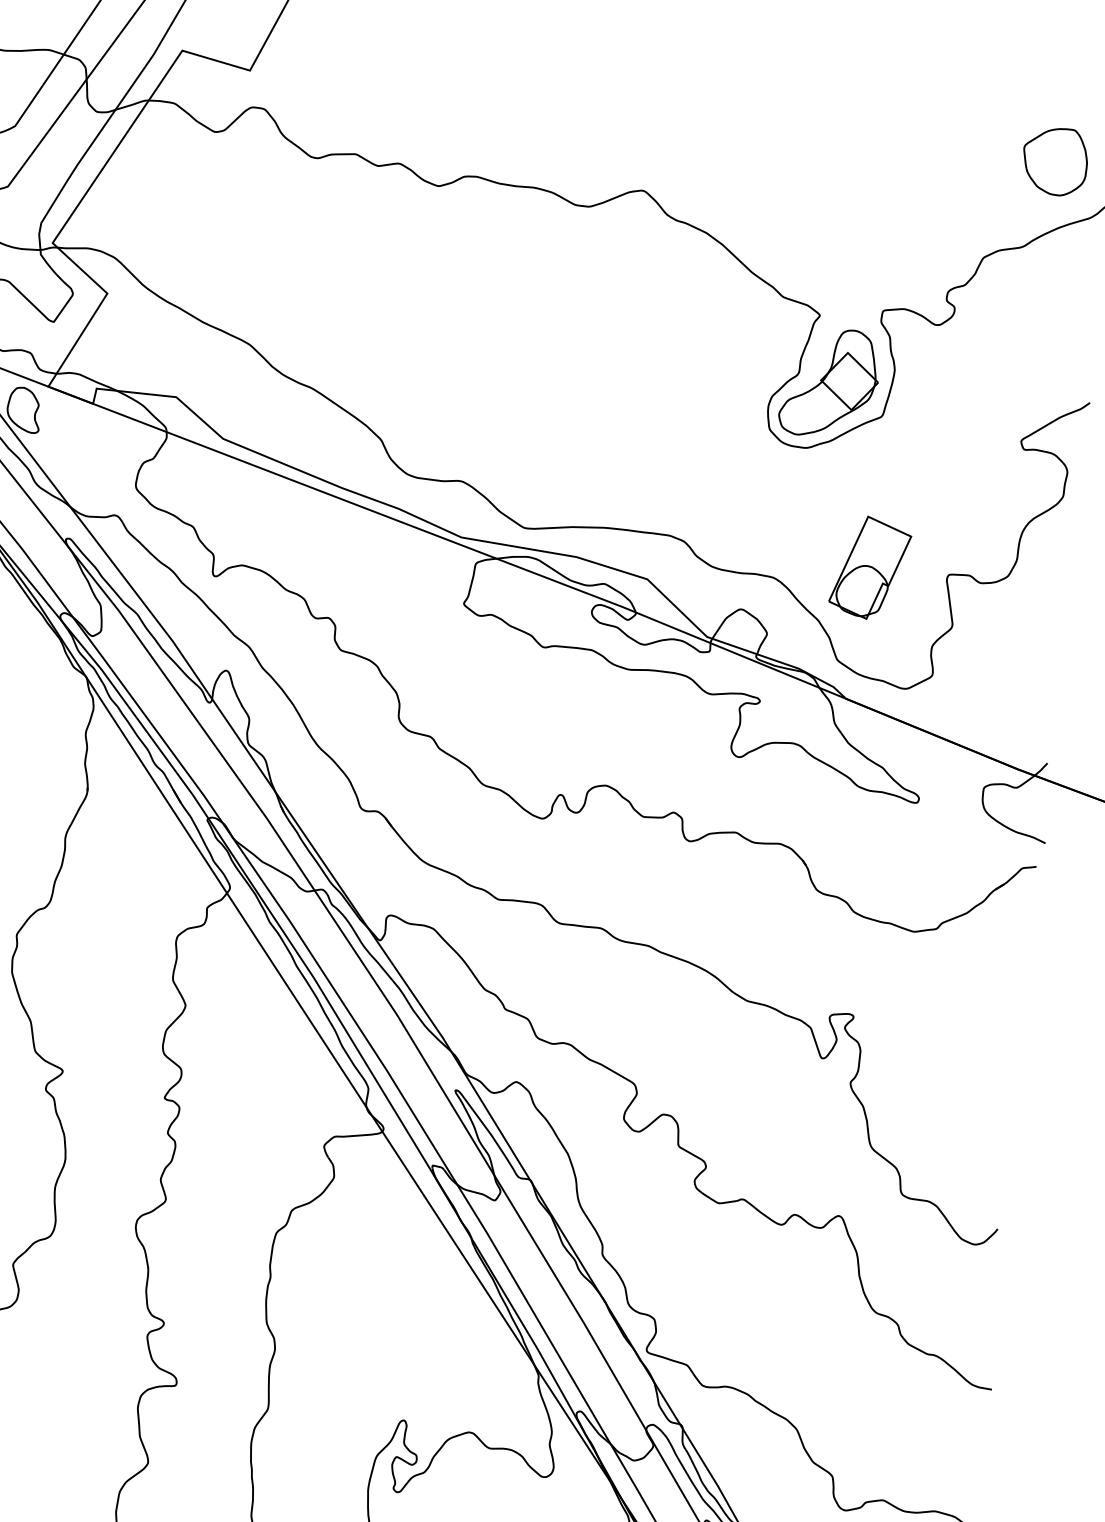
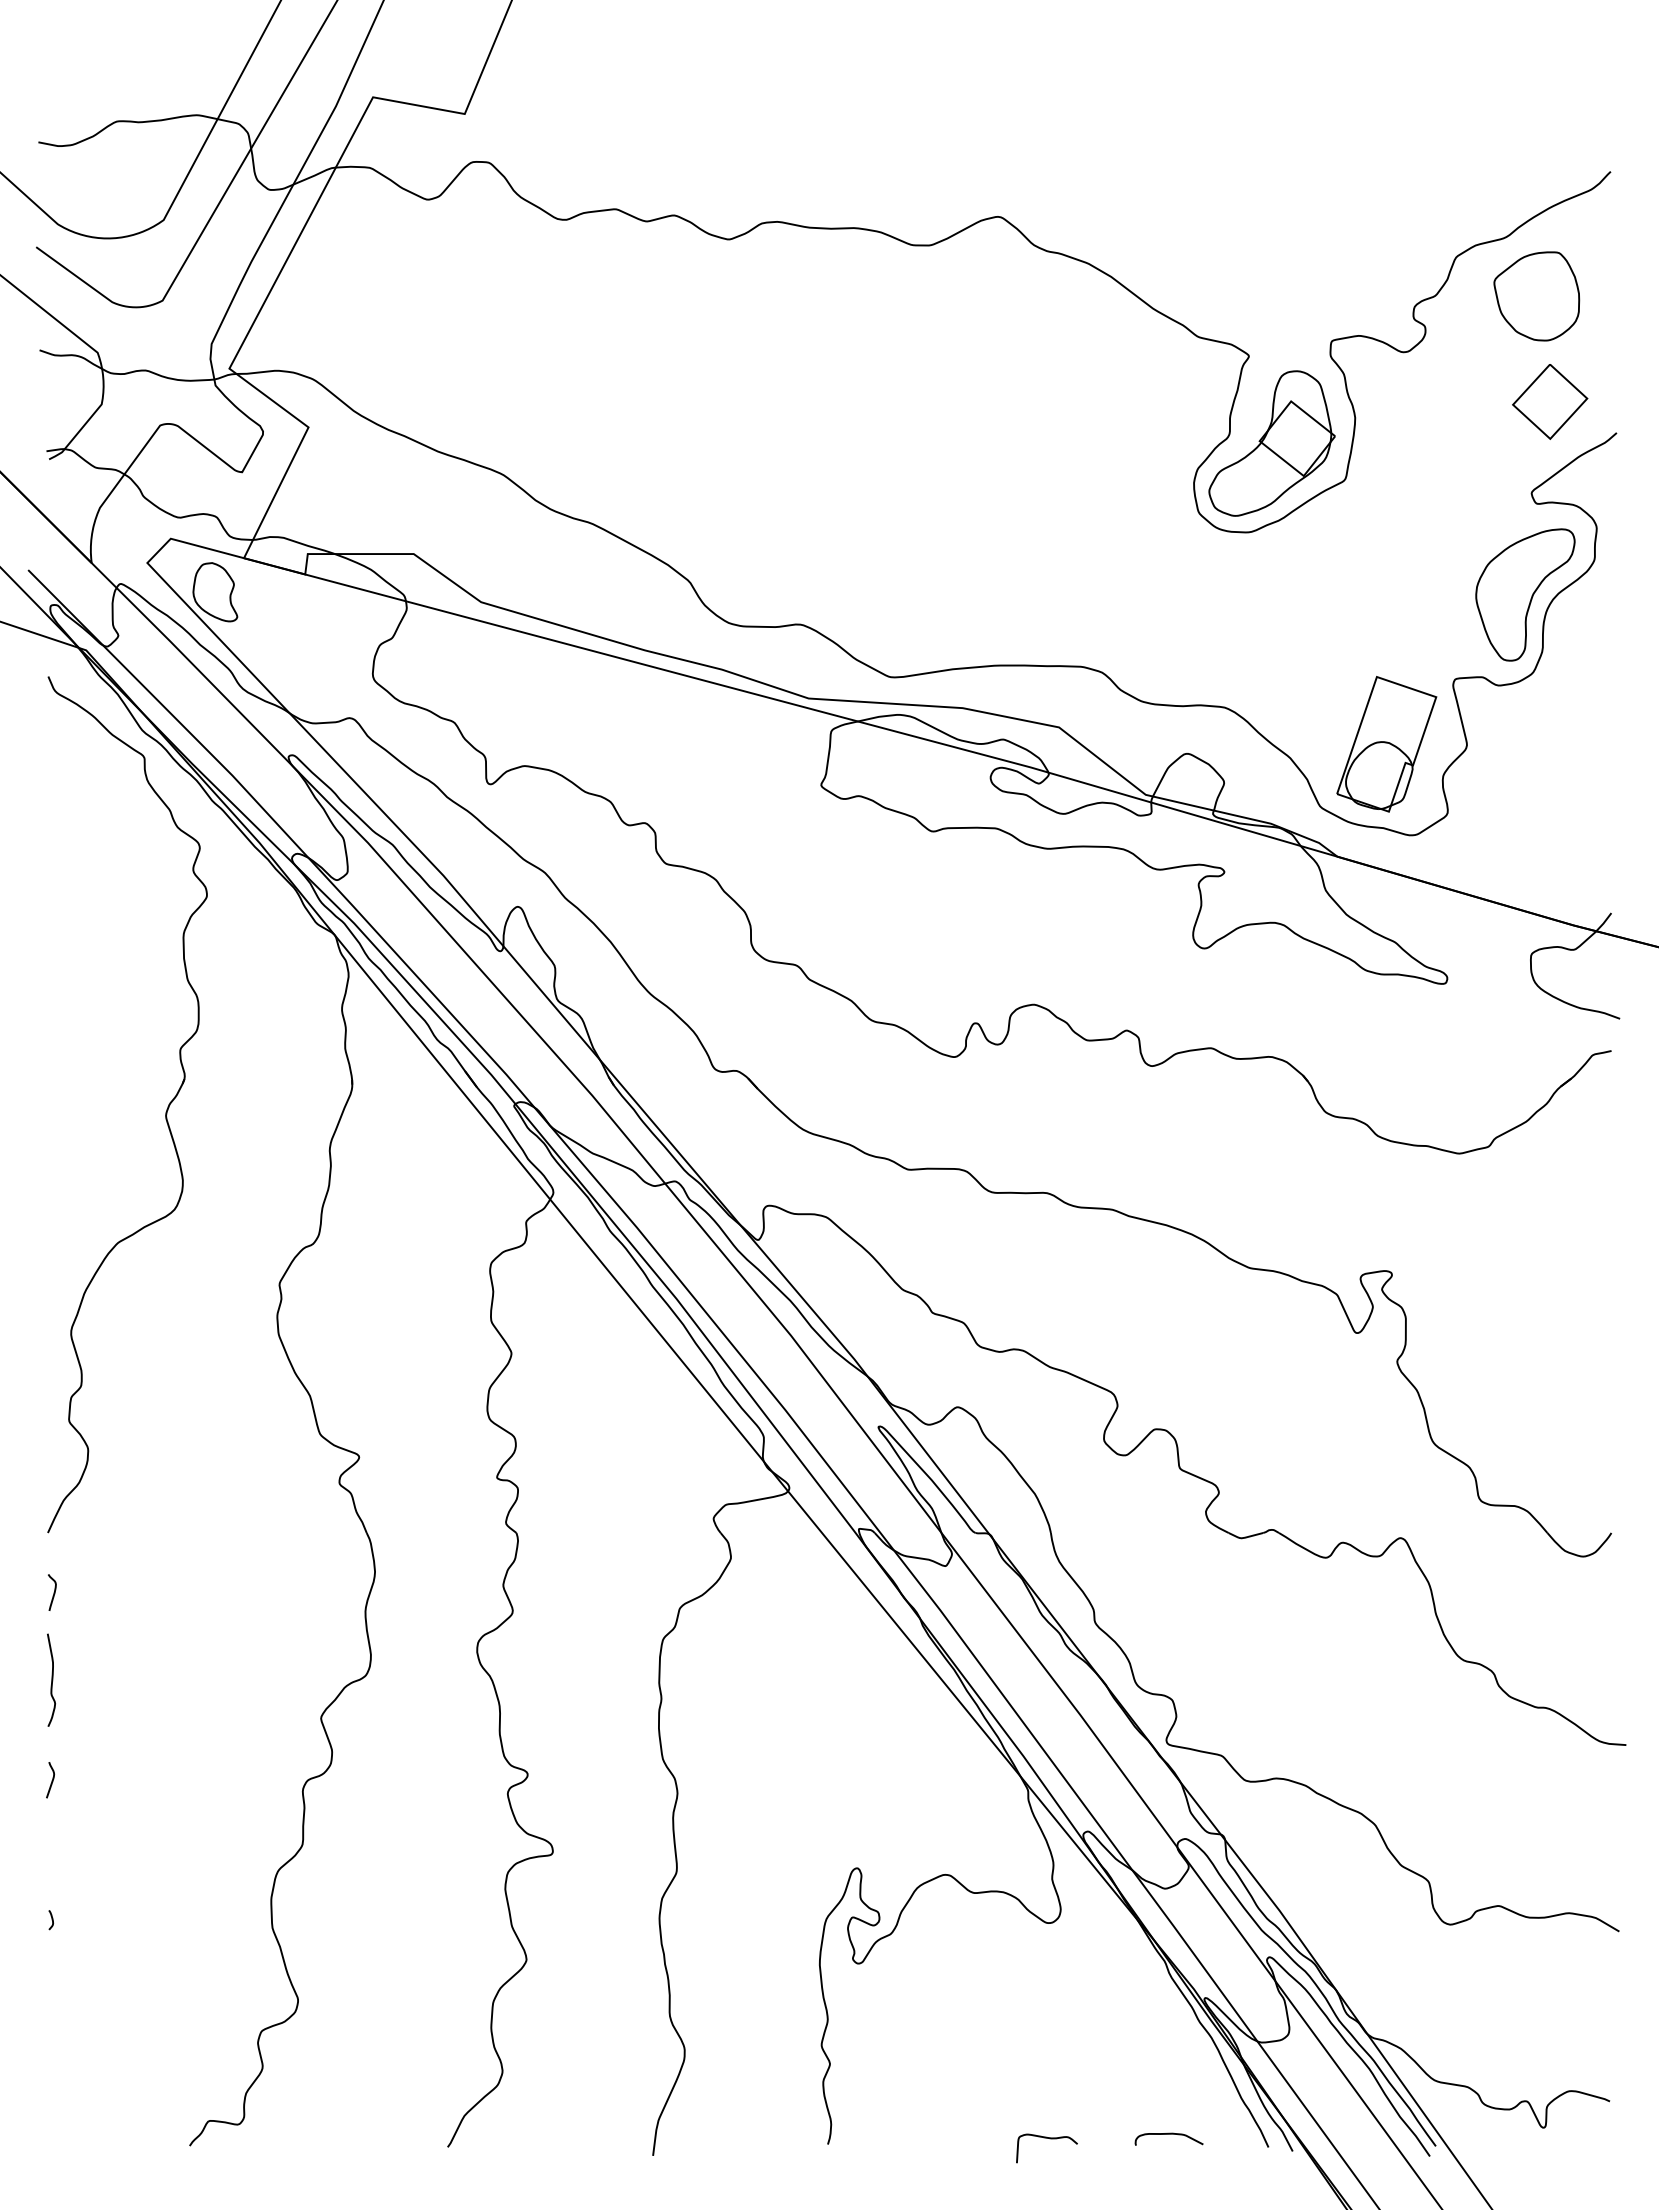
part: (1054, 161) -> (1536, 296), moved
part: (1042, 373) -> (1550, 401), added
part: (1008, 516) -> (1525, 594), added
part: (870, 568) -> (1386, 744), moved

